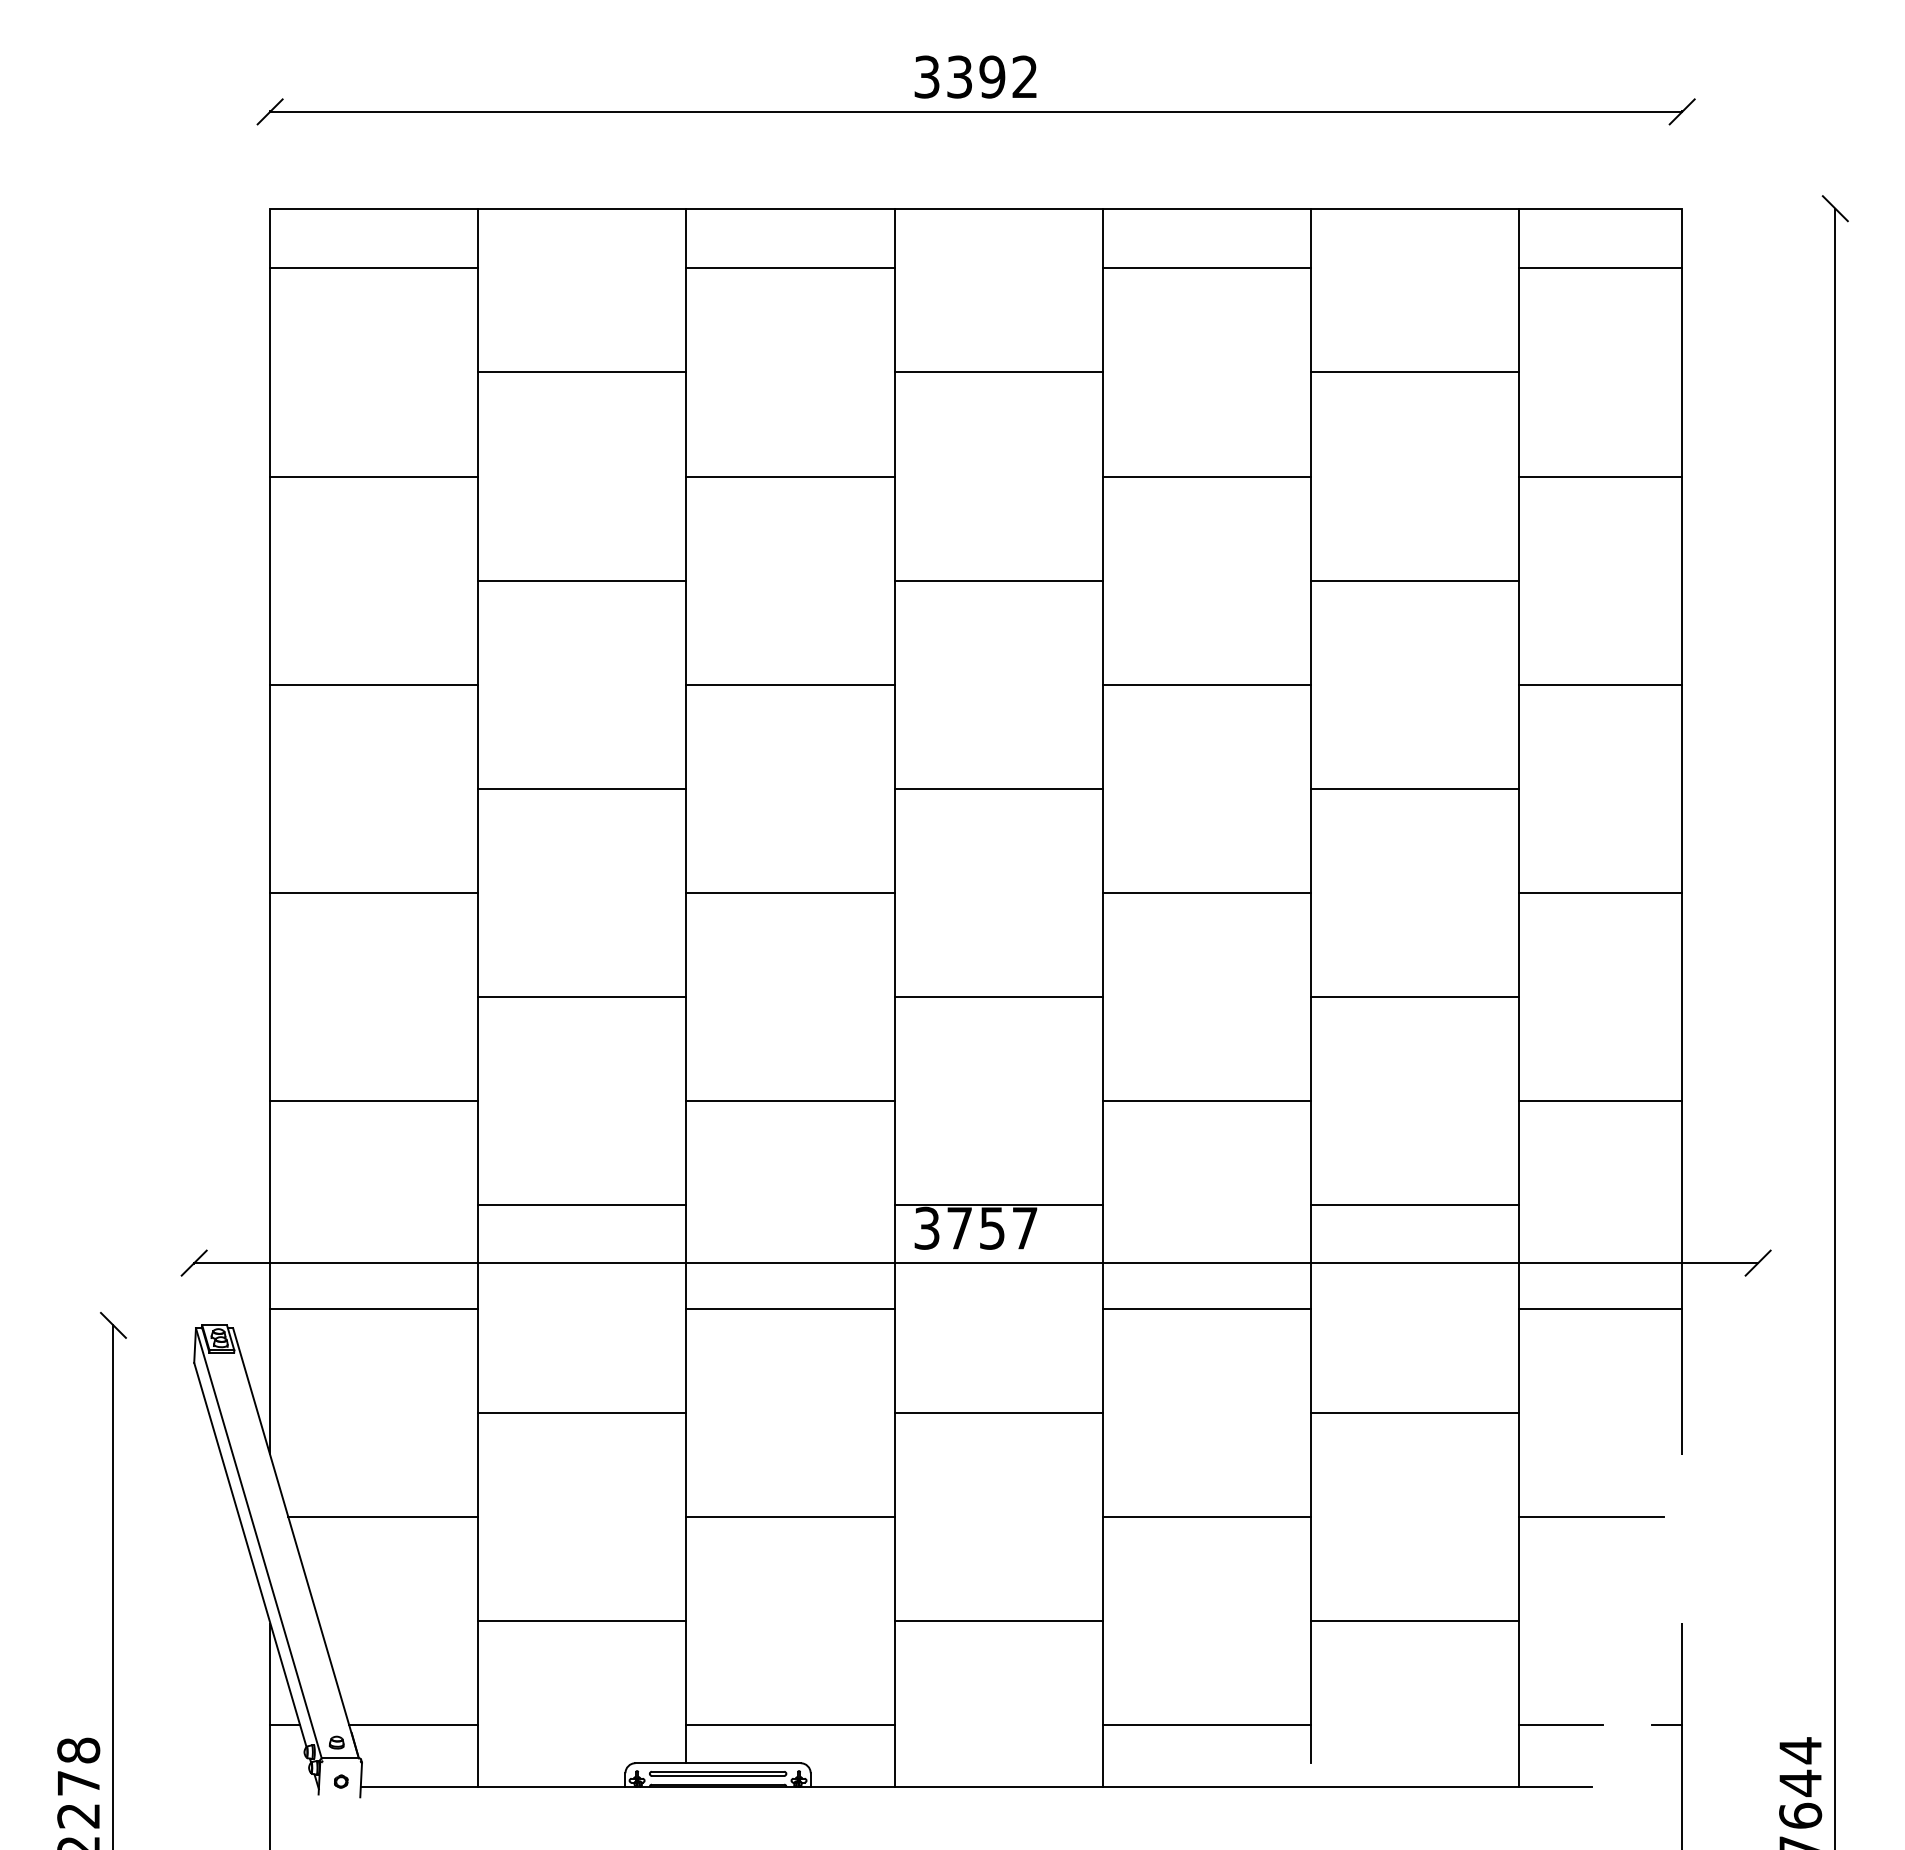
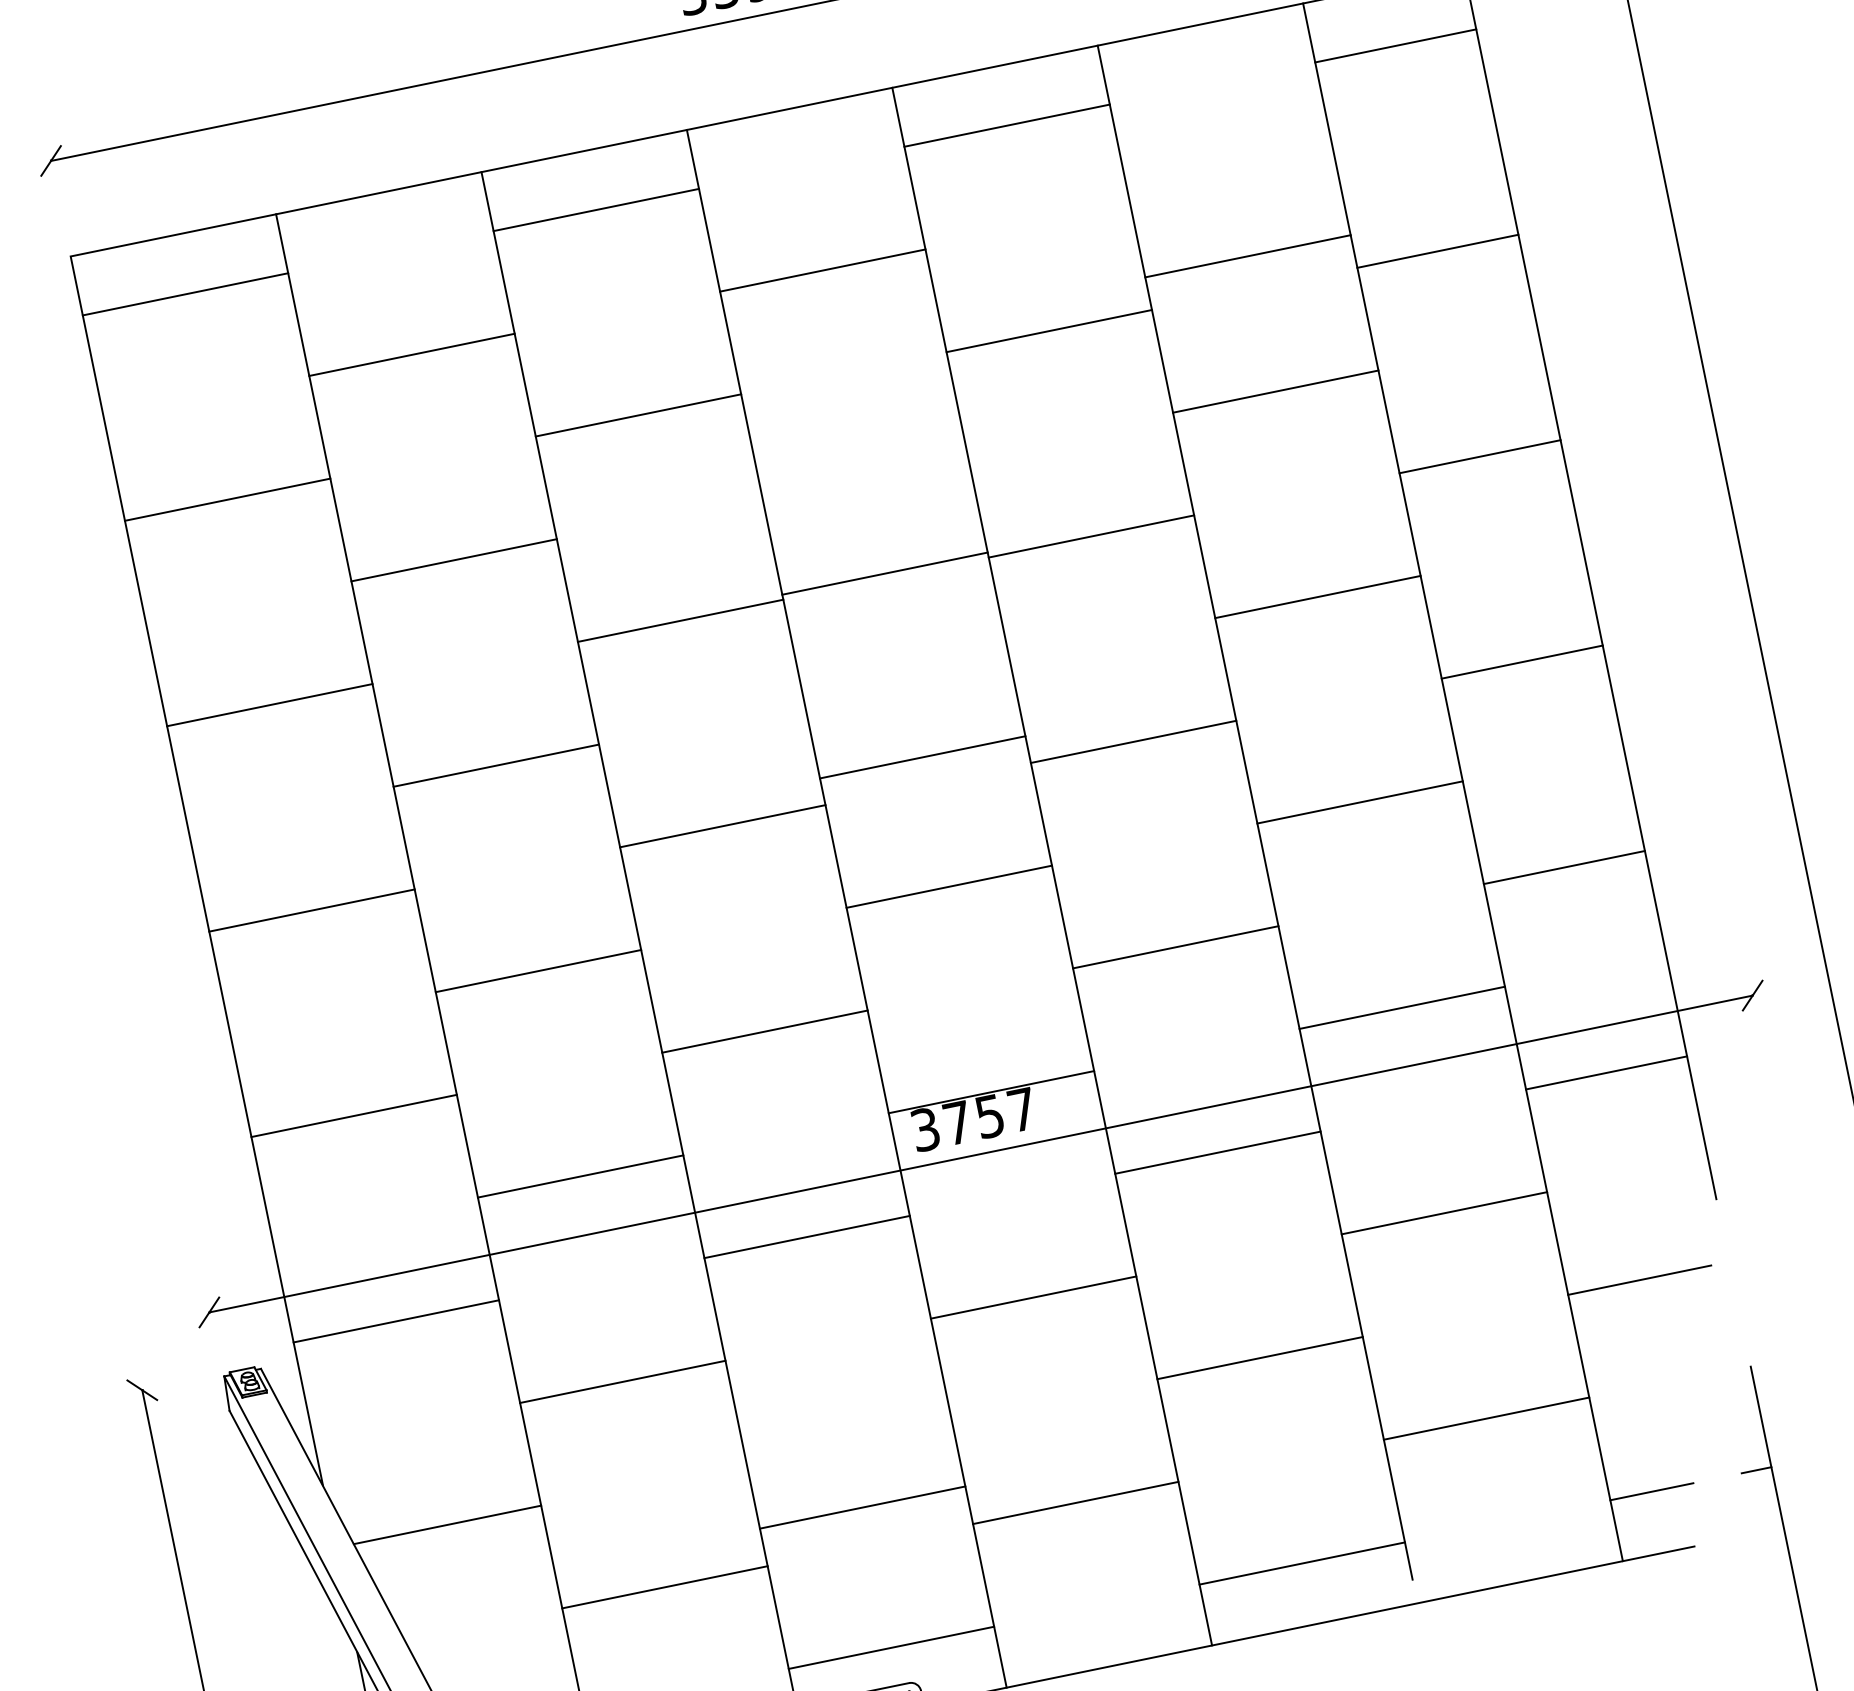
line: (1414, 372) -> (1247, 256), moved
line: (998, 580) -> (884, 573), moved
line: (998, 788) -> (922, 757), moved
line: (790, 1517) -> (862, 1507), moved

